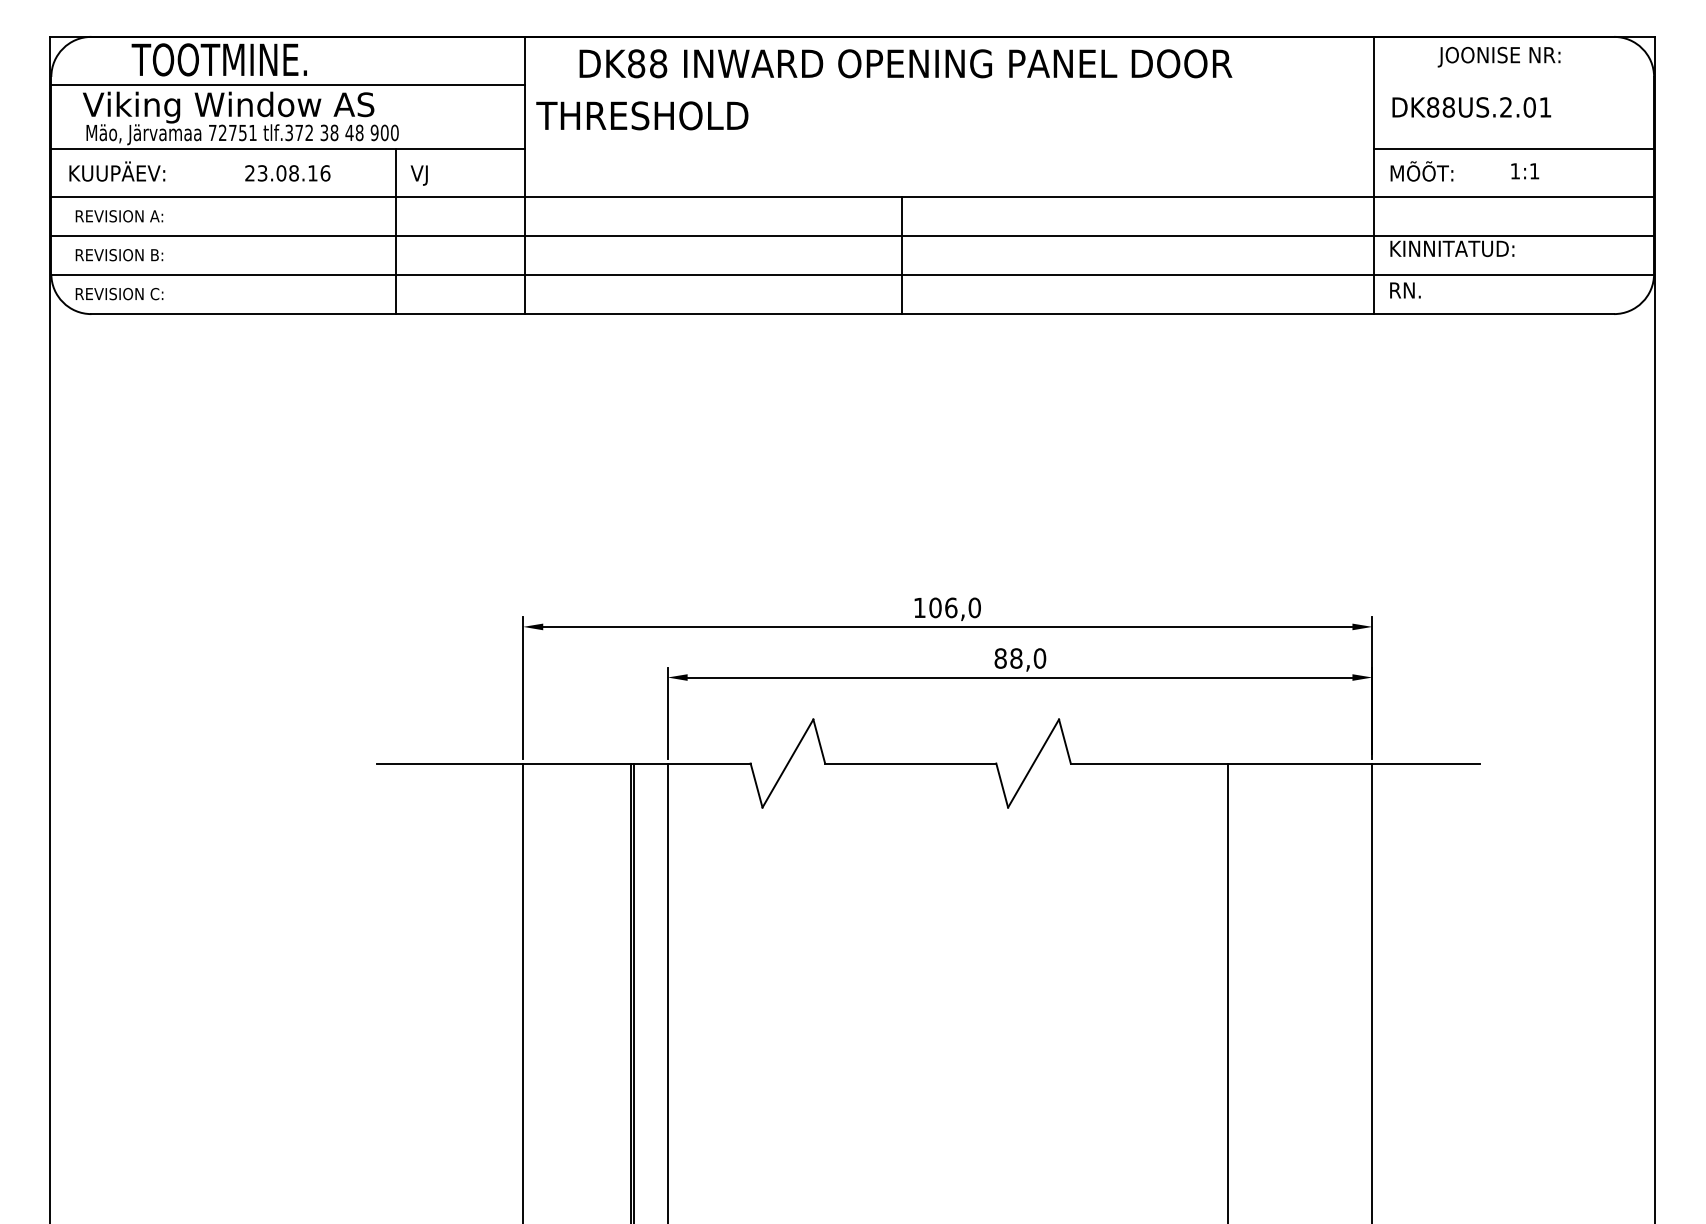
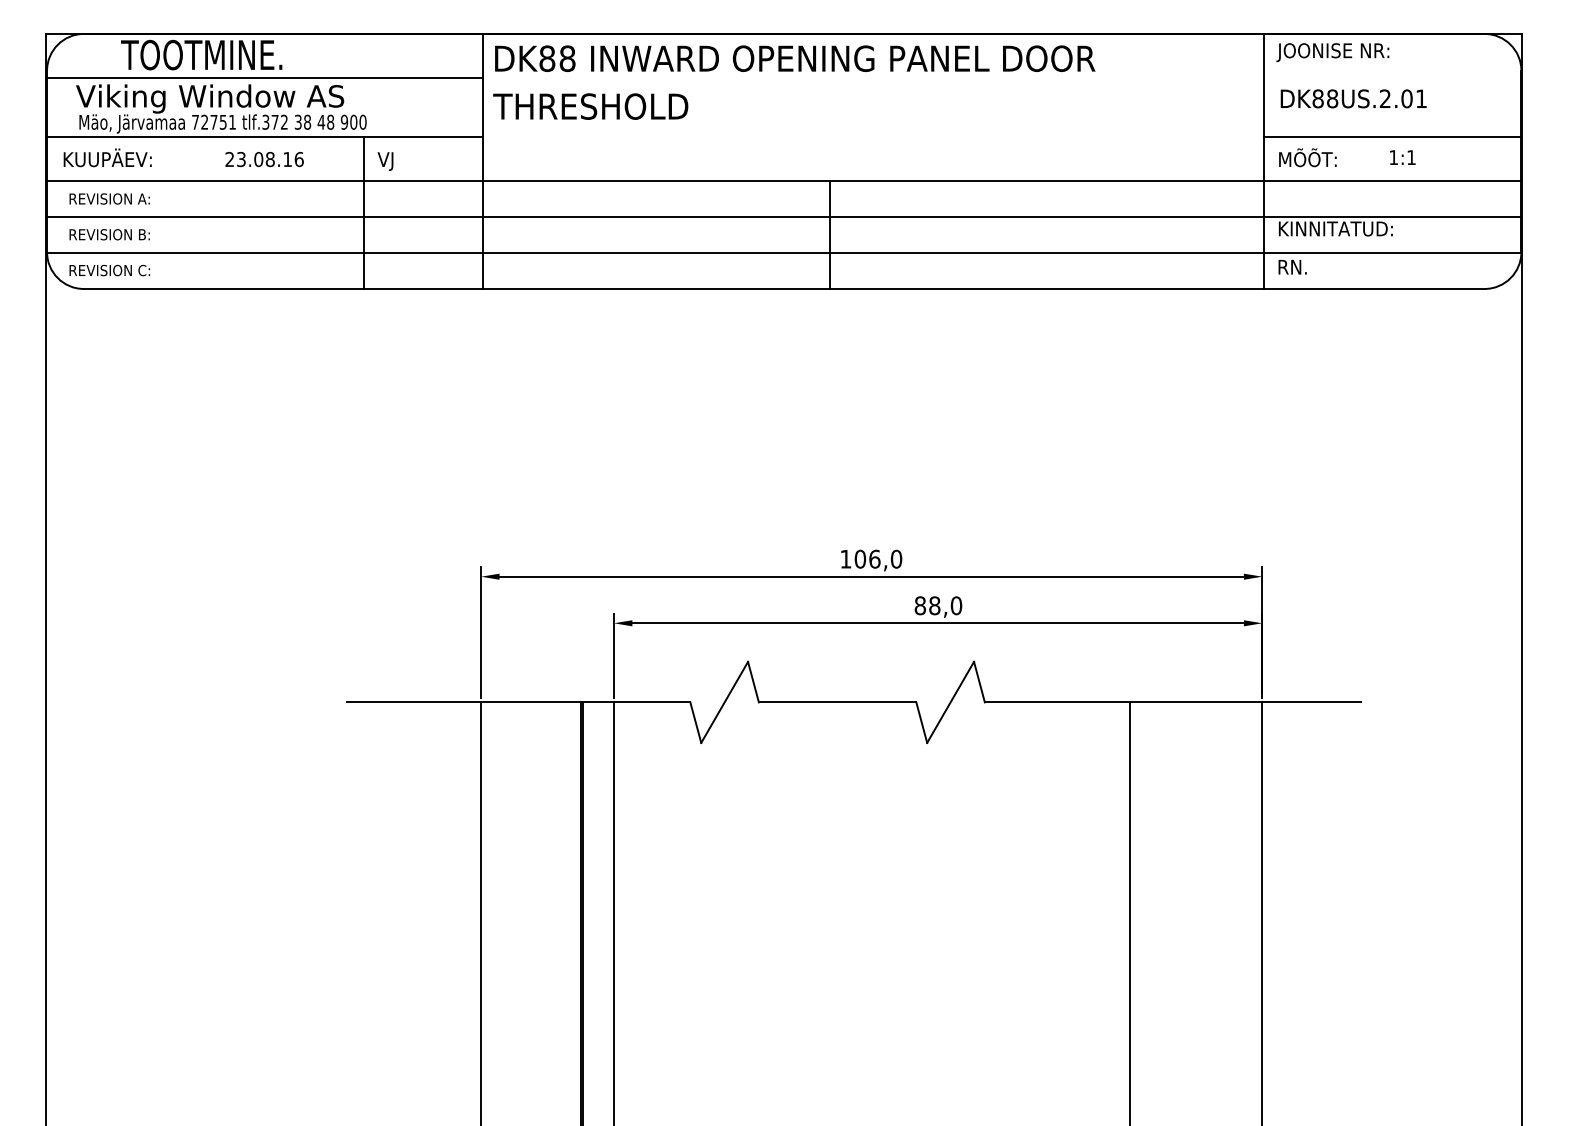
text: (1498, 57) -> (1332, 52), moved
text: (906, 63) -> (795, 58), moved

